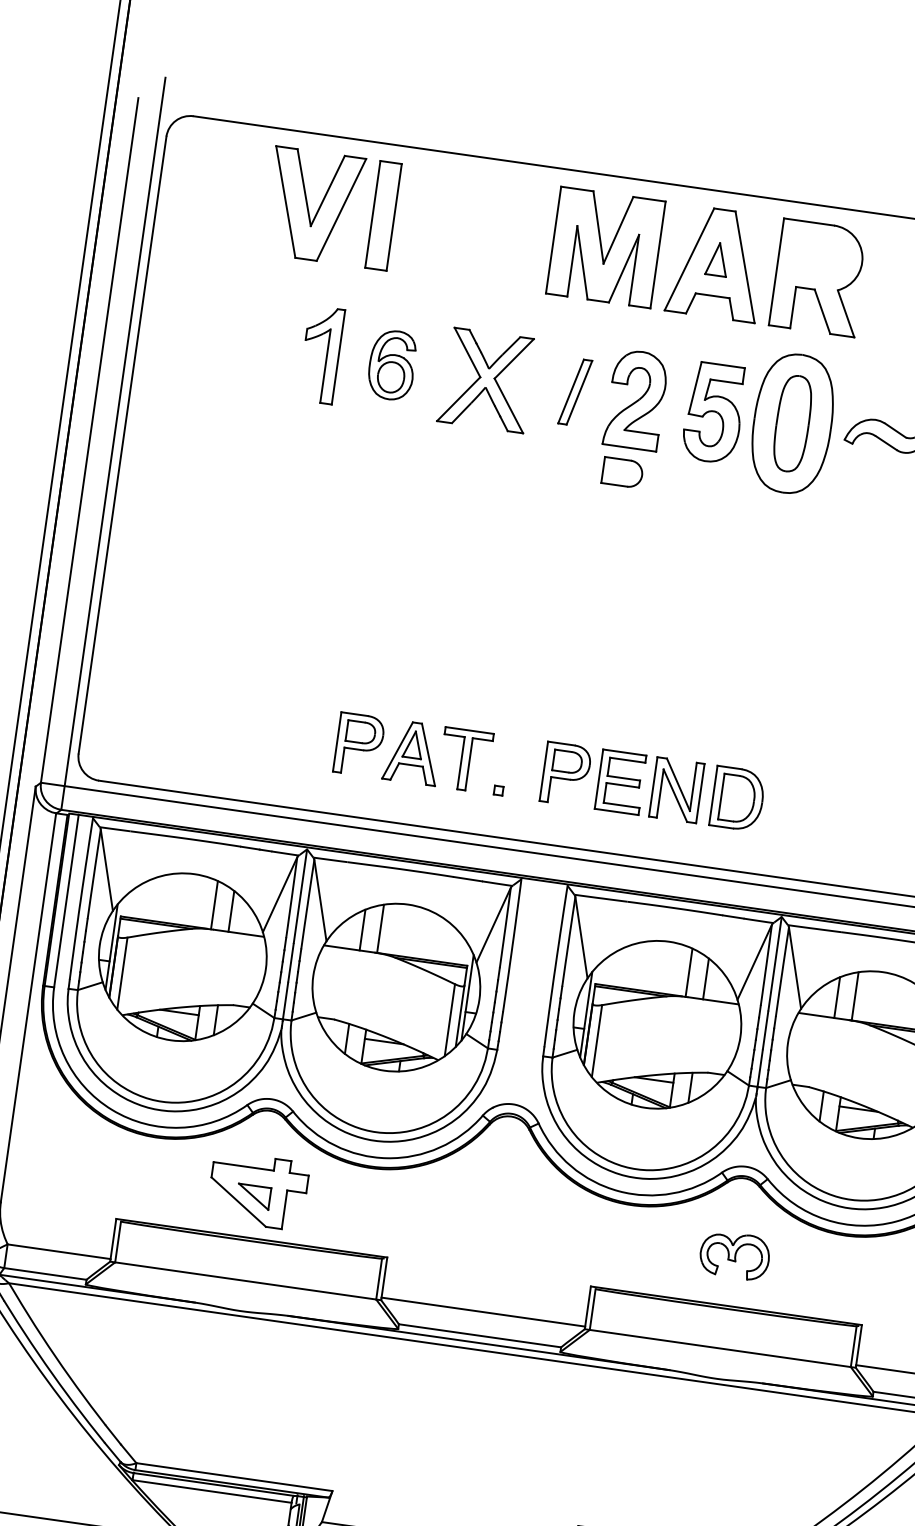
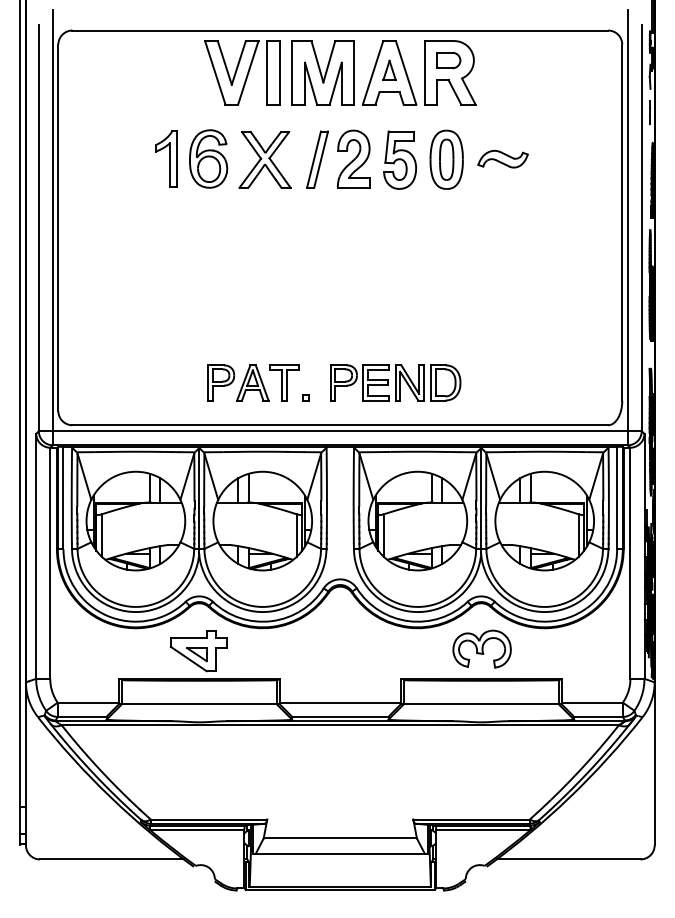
part: (331, 207) -> (242, 72), moved
part: (391, 364) -> (208, 158), size x1.43
part: (575, 392) -> (317, 159), size x1.43
part: (792, 422) -> (446, 159), size x0.71
part: (622, 472) -> (448, 60), moved
part: (734, 1254) -> (481, 648), size x1.43

